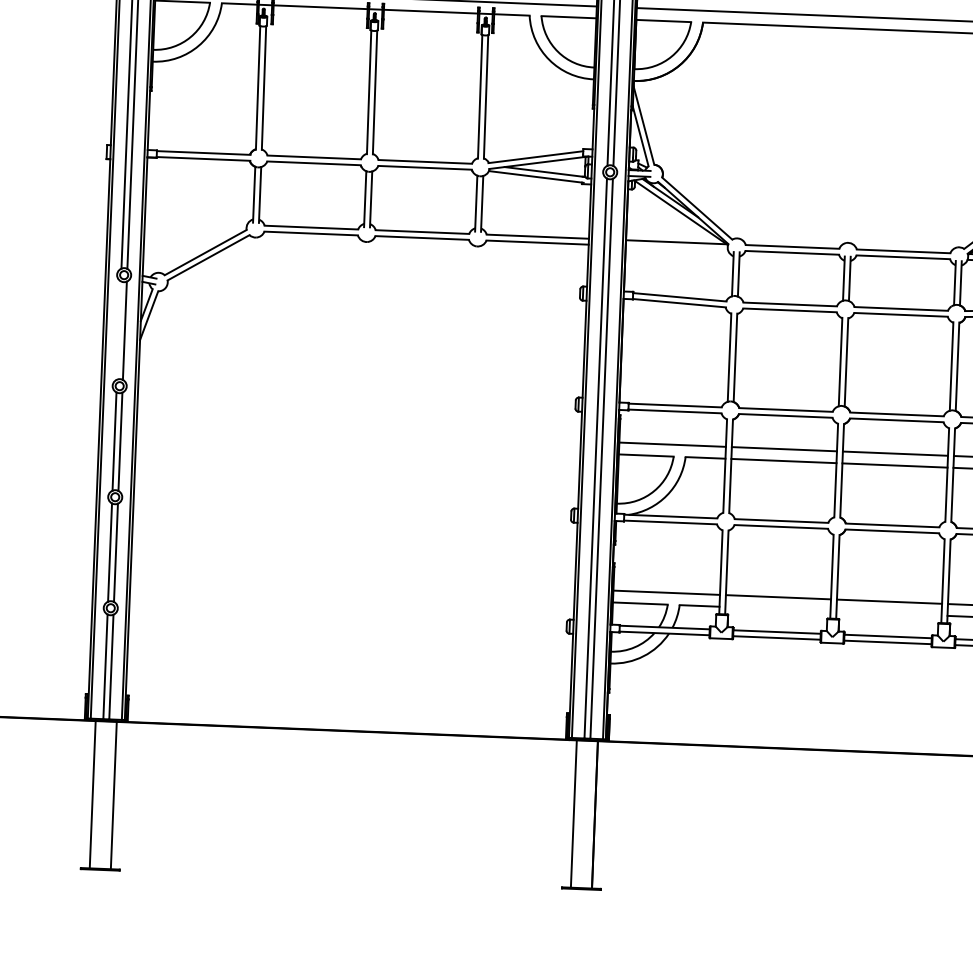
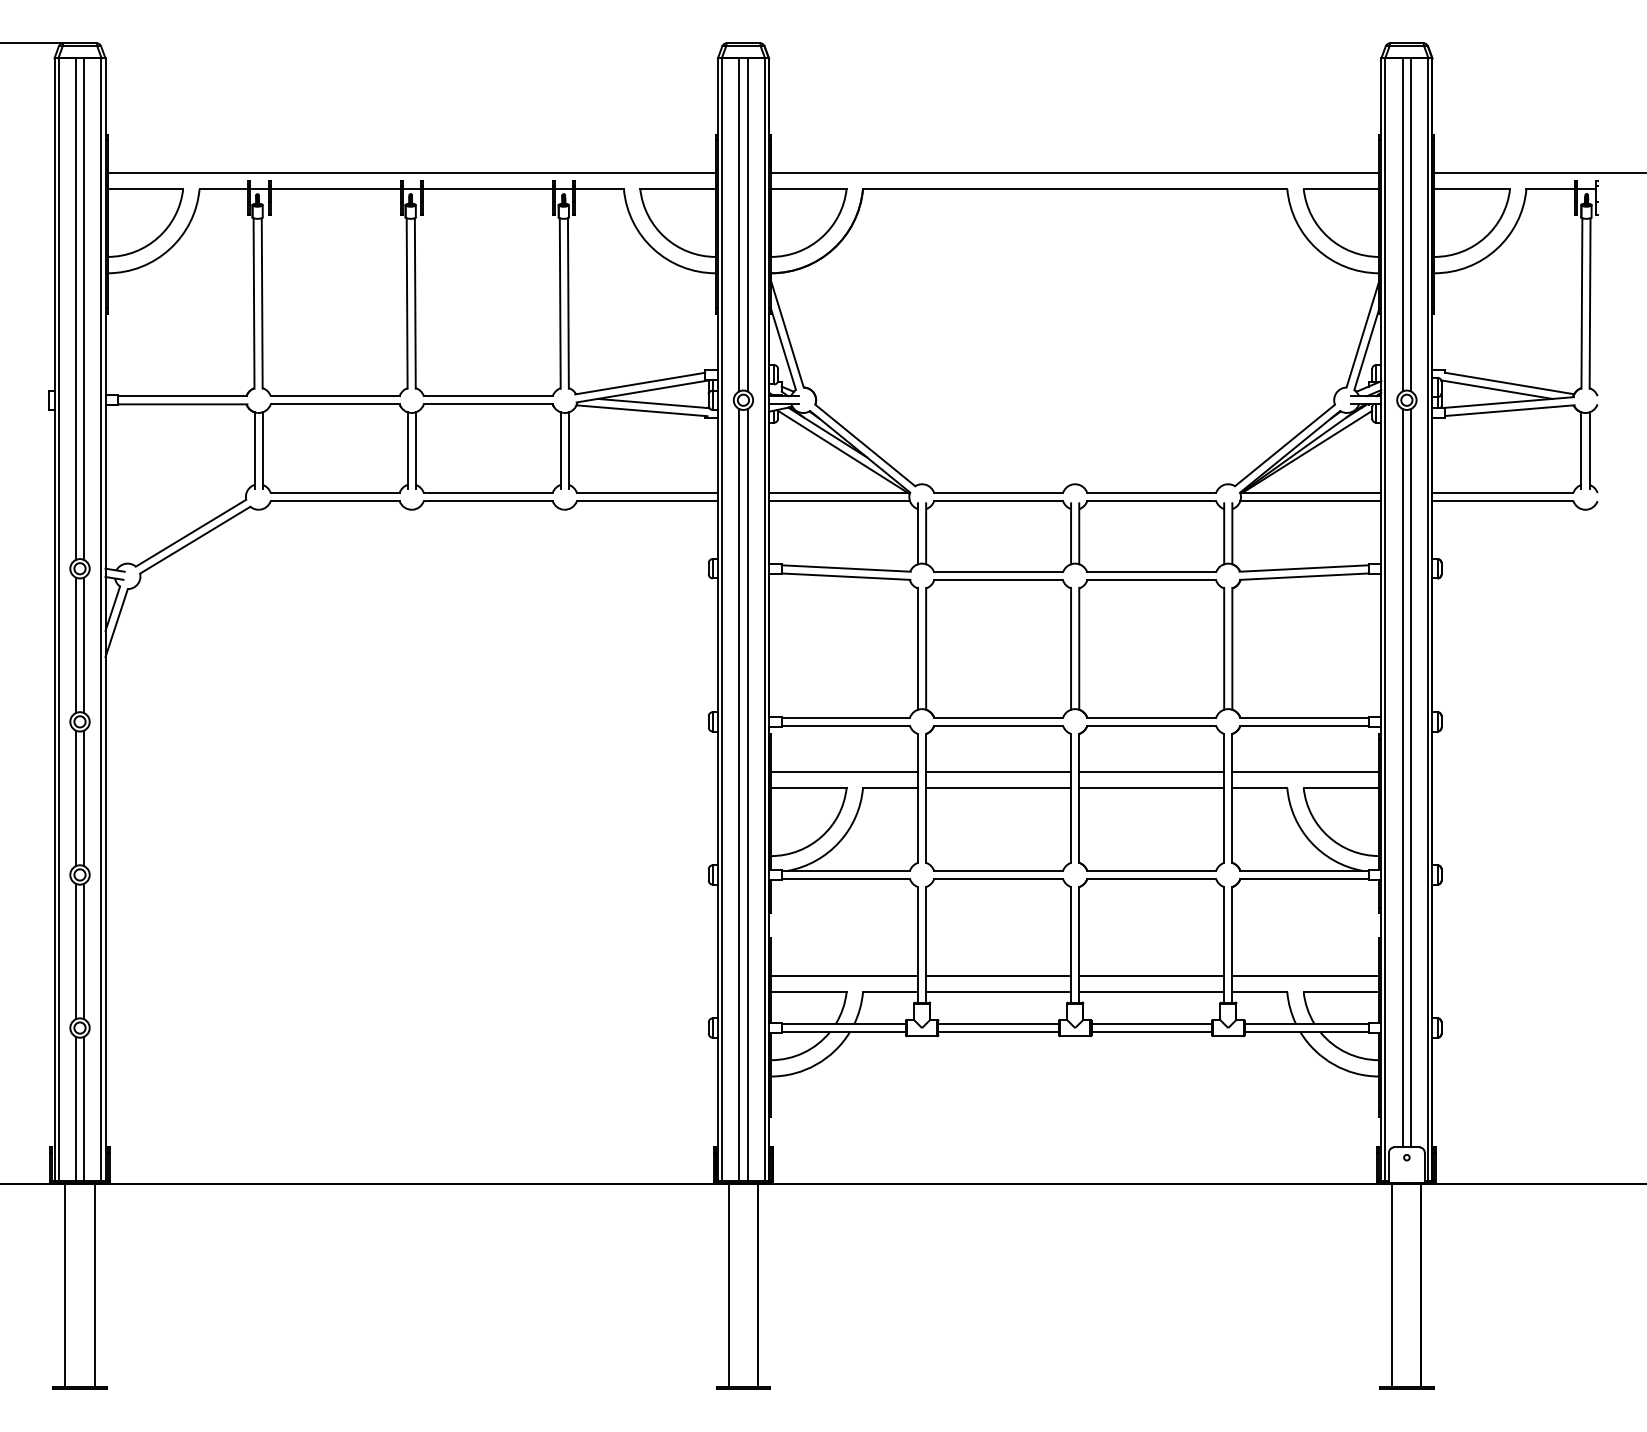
line: (676, 248) -> (838, 501), added
line: (118, 330) -> (75, 645), added
line: (777, 609) -> (998, 992), added
line: (888, 613) -> (1151, 992), added

